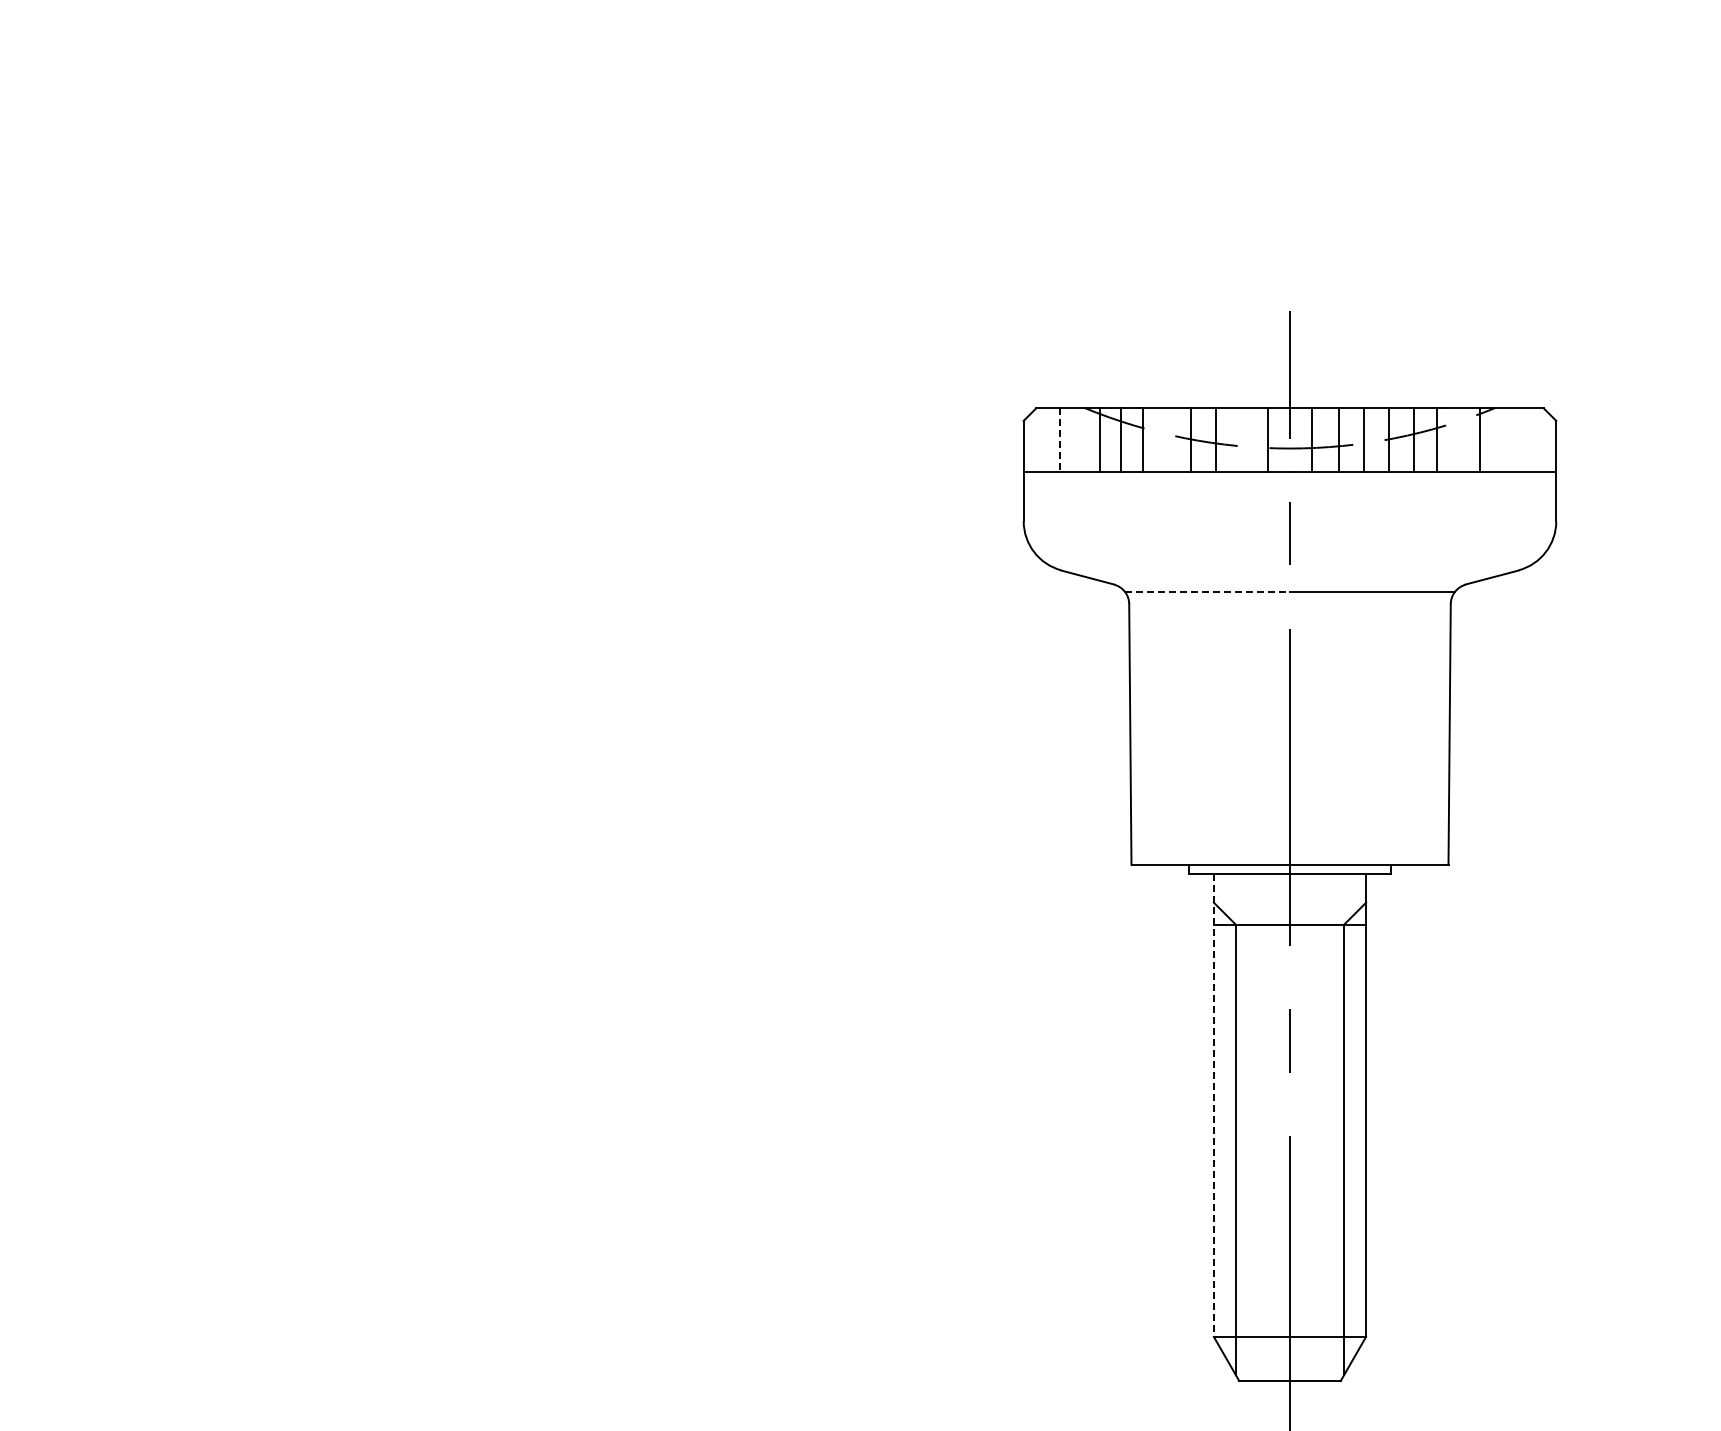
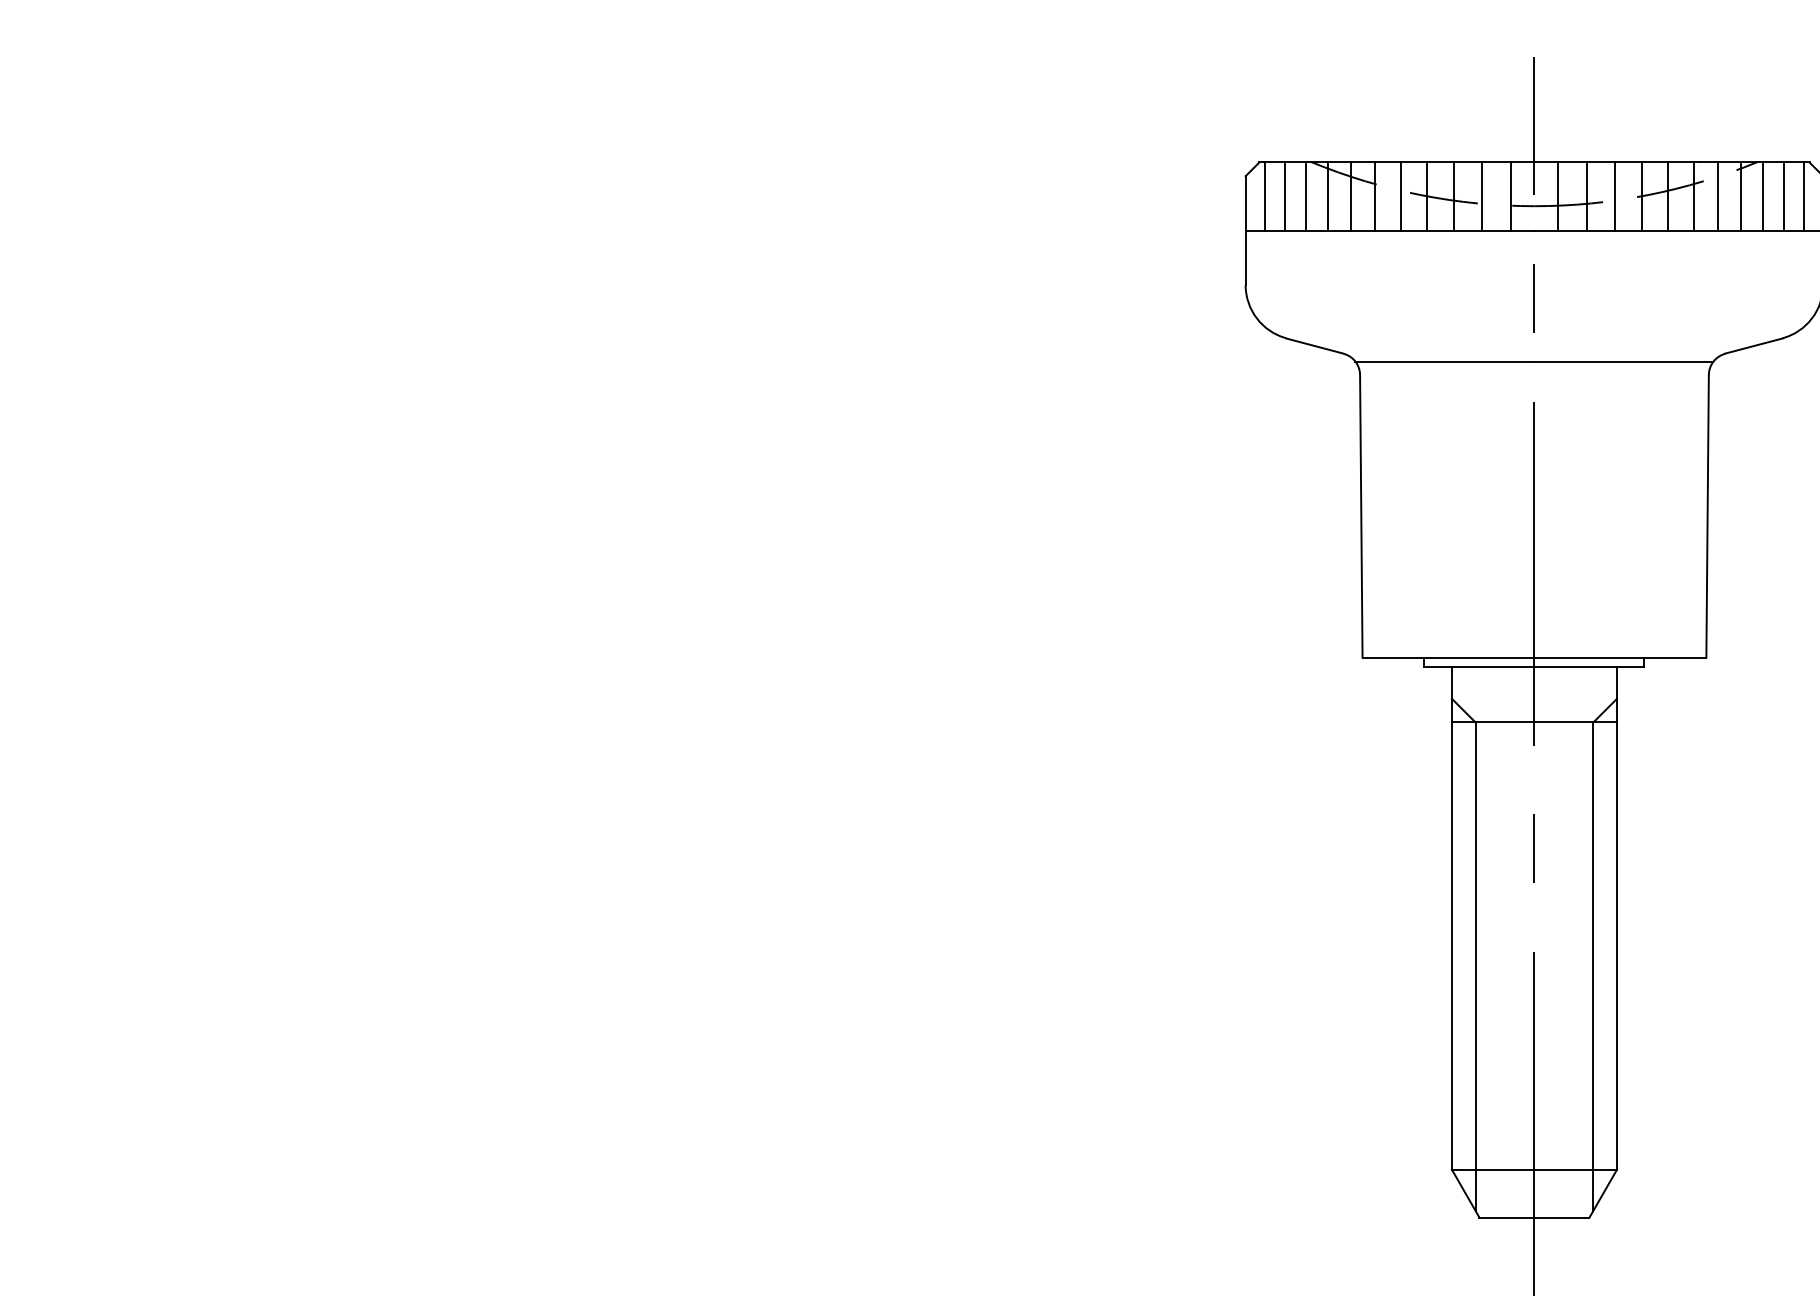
line: (1041, 439) -> (1264, 196), added
line: (1059, 439) -> (1284, 196), dashed -> solid
line: (1079, 439) -> (1306, 196), added
line: (1166, 439) -> (1400, 196), added
line: (1241, 439) -> (1481, 196), added
line: (1459, 439) -> (1718, 196), added
line: (1500, 439) -> (1762, 196), added
line: (1520, 439) -> (1784, 196), added
line: (1538, 439) -> (1803, 196), added
line: (1207, 591) -> (1444, 361), dashed -> solid
line: (1213, 1105) -> (1451, 918), dashed -> solid

